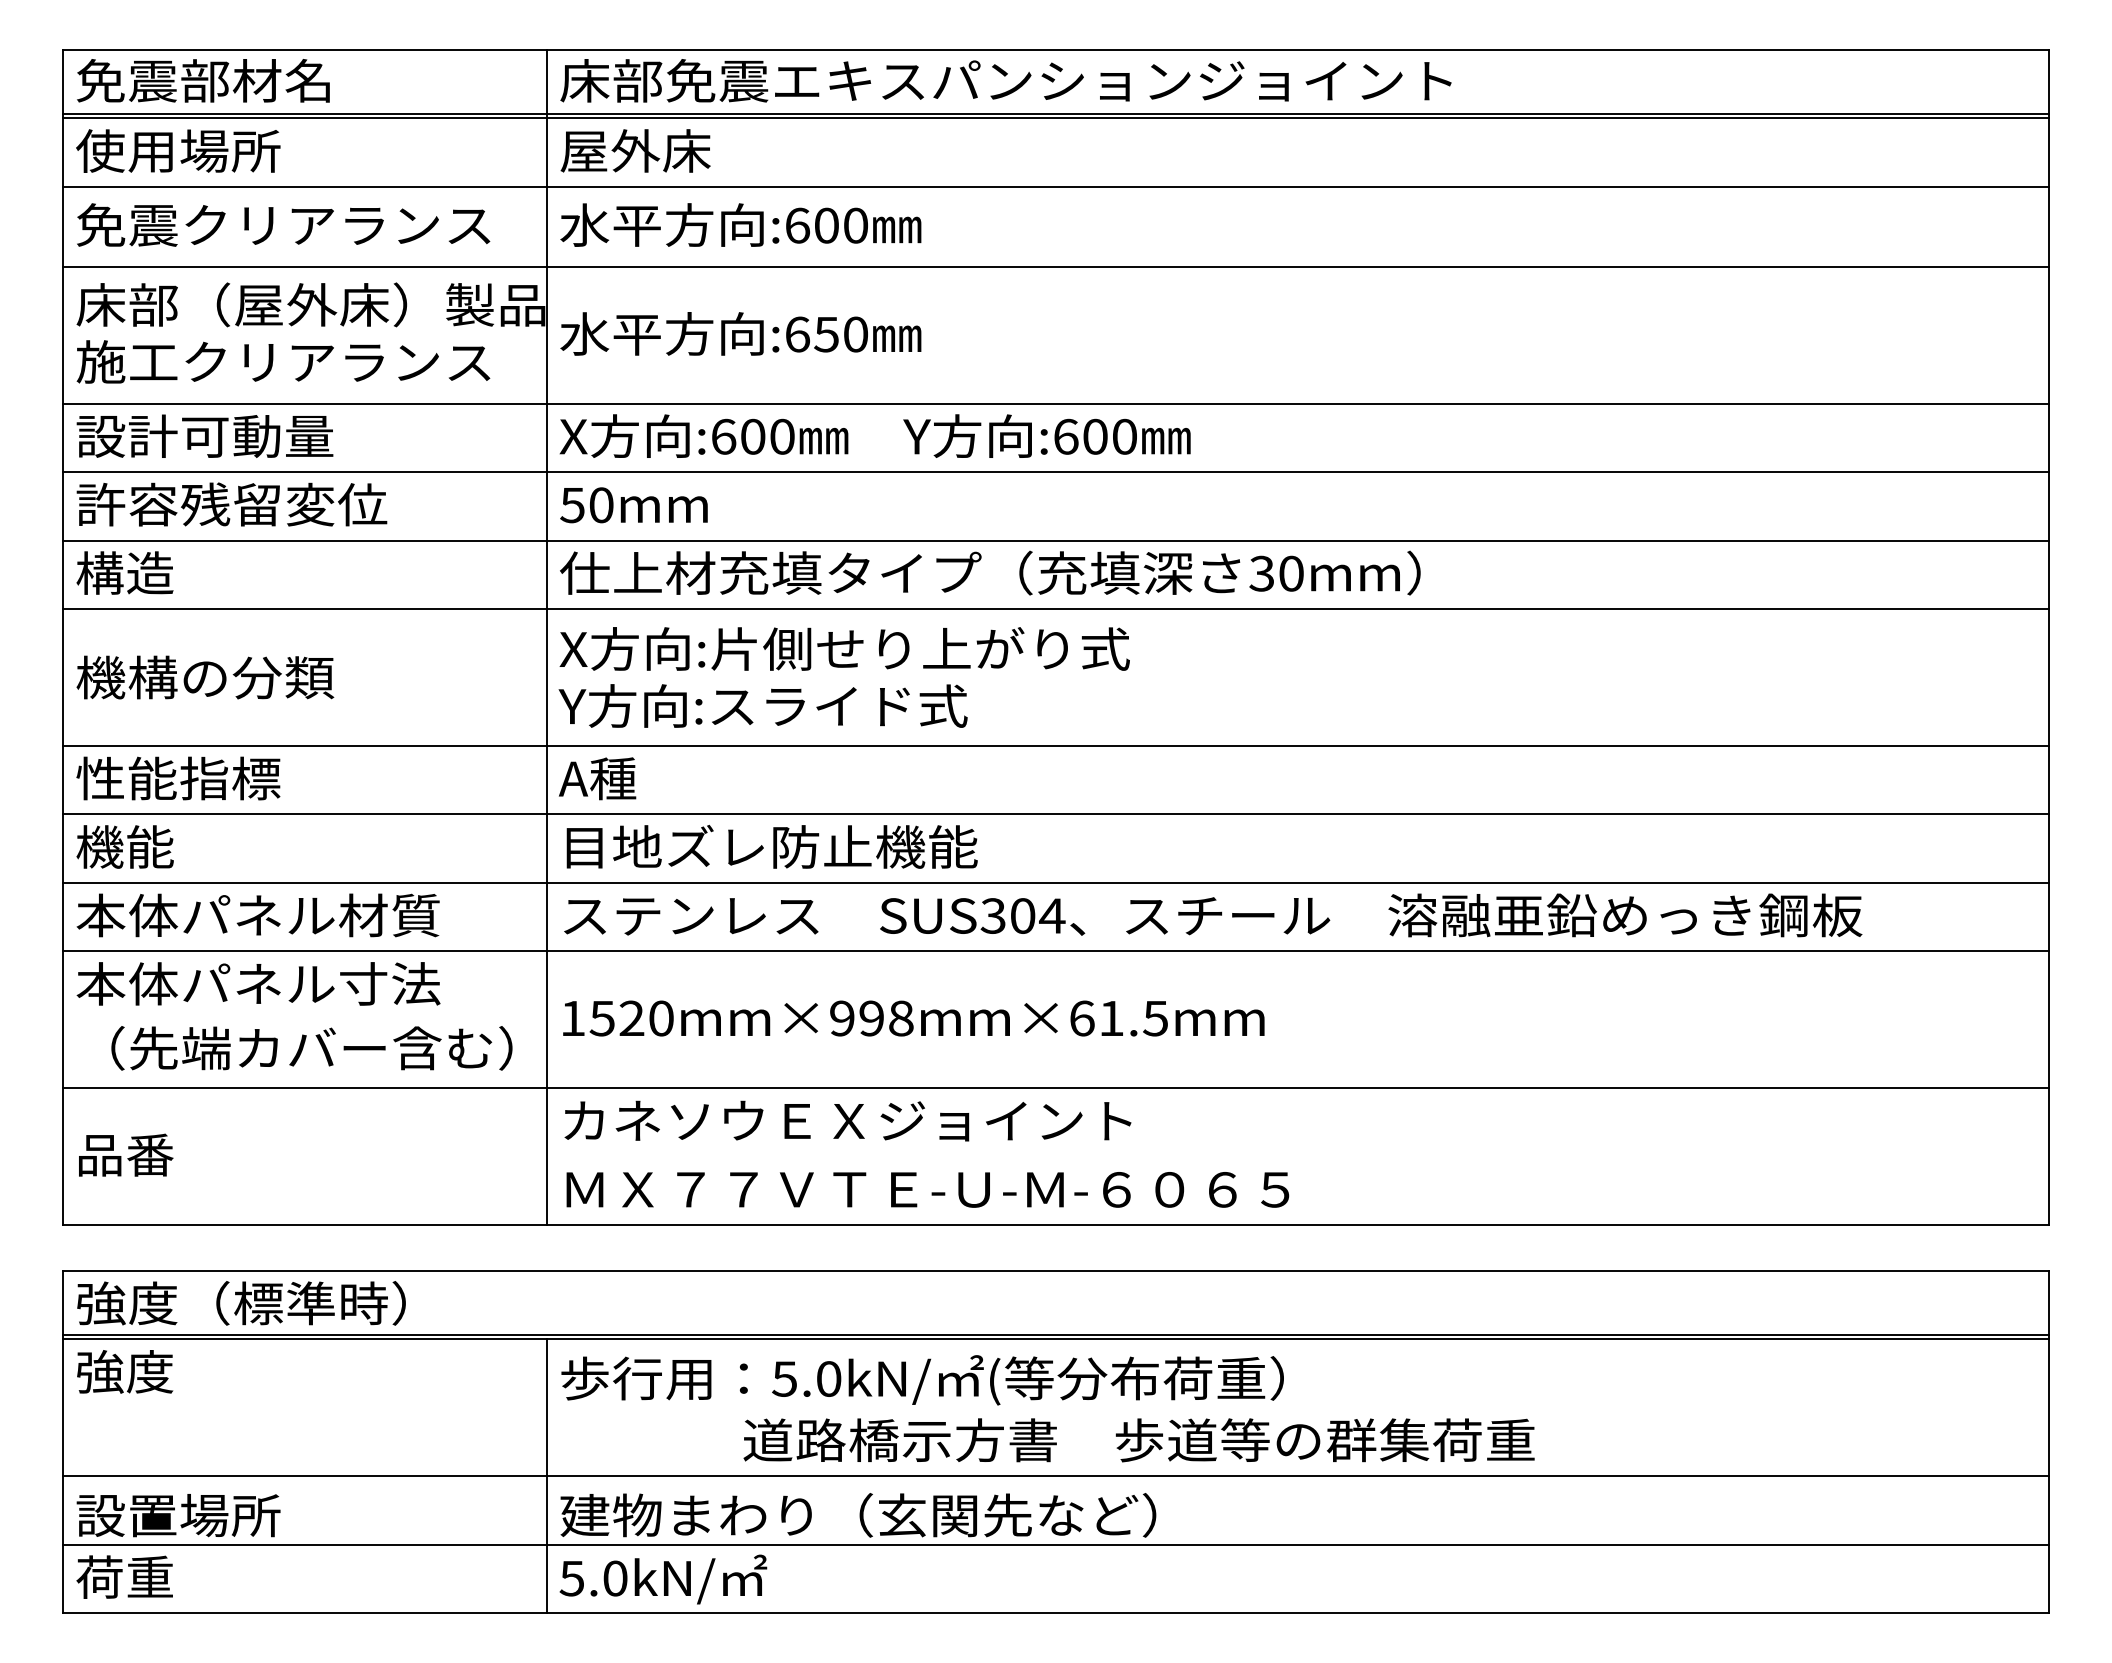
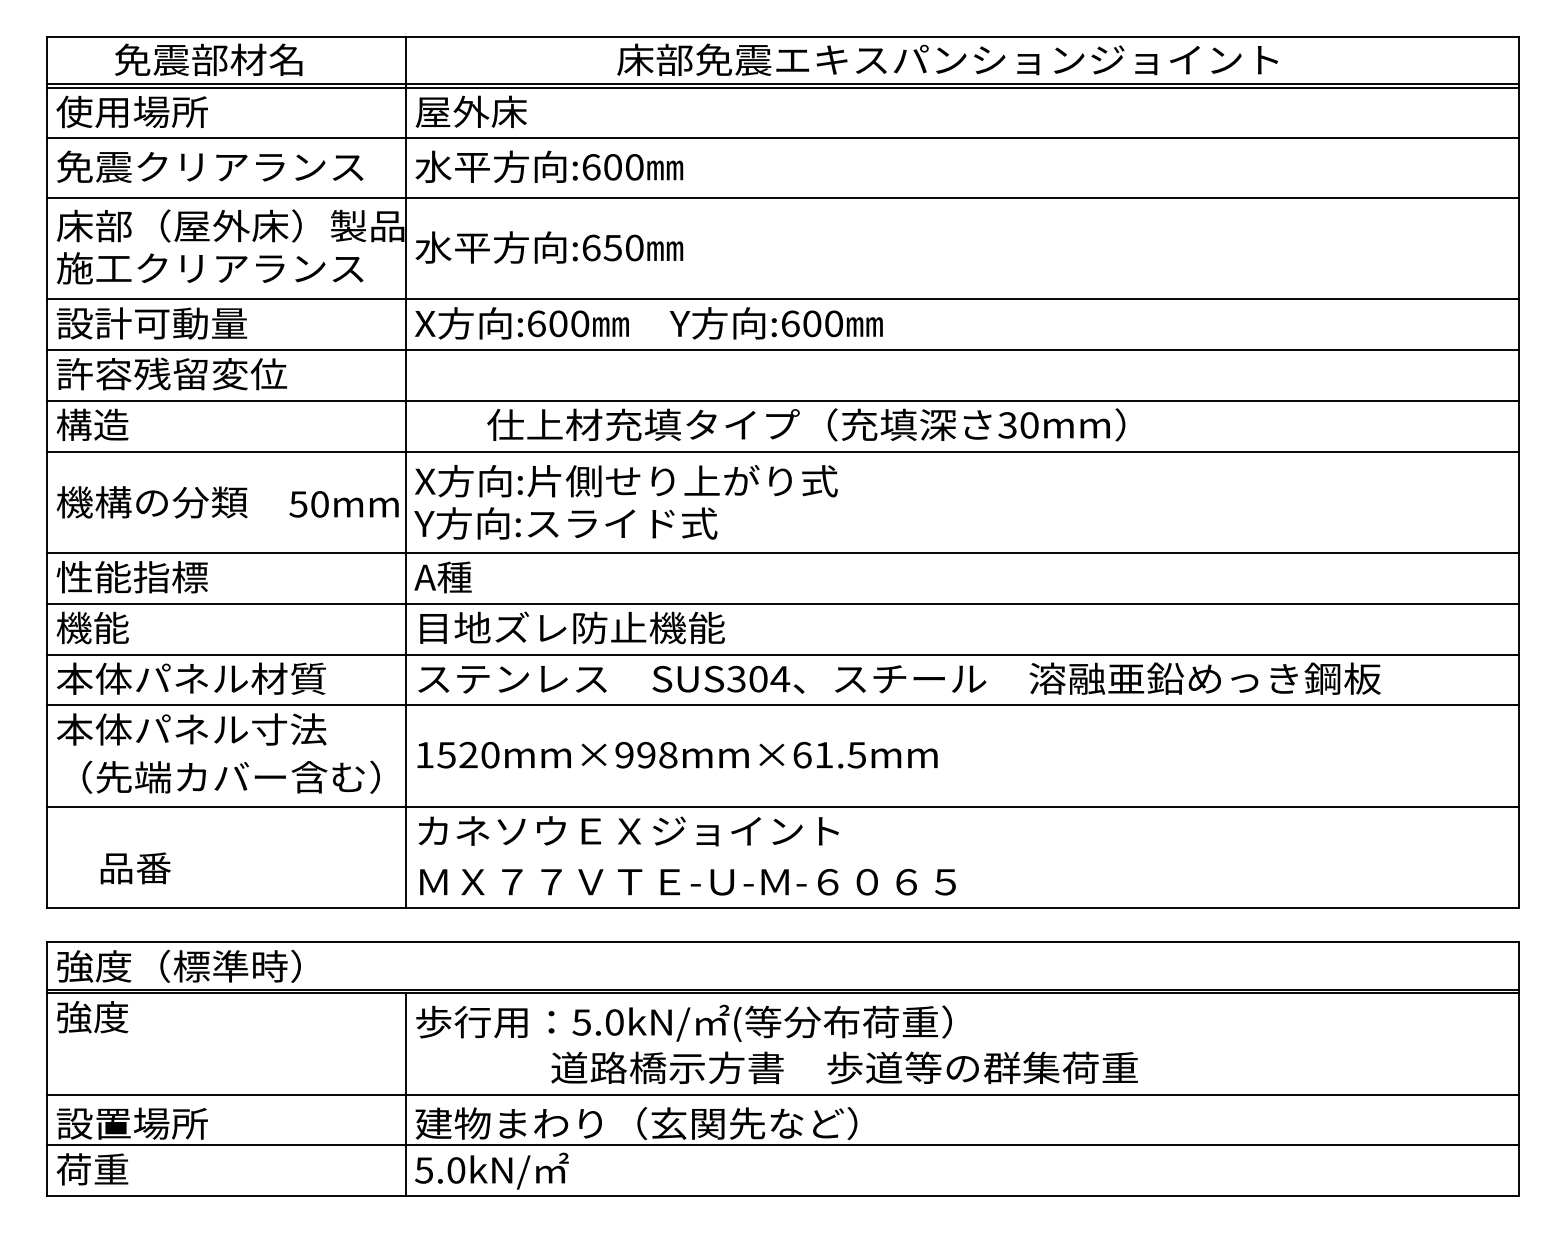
text: (203, 80) -> (208, 59), moved
text: (1005, 80) -> (947, 59), moved
text: (633, 505) -> (343, 504), moved
text: (990, 572) -> (806, 424), moved
text: (126, 1154) -> (136, 867), moved

